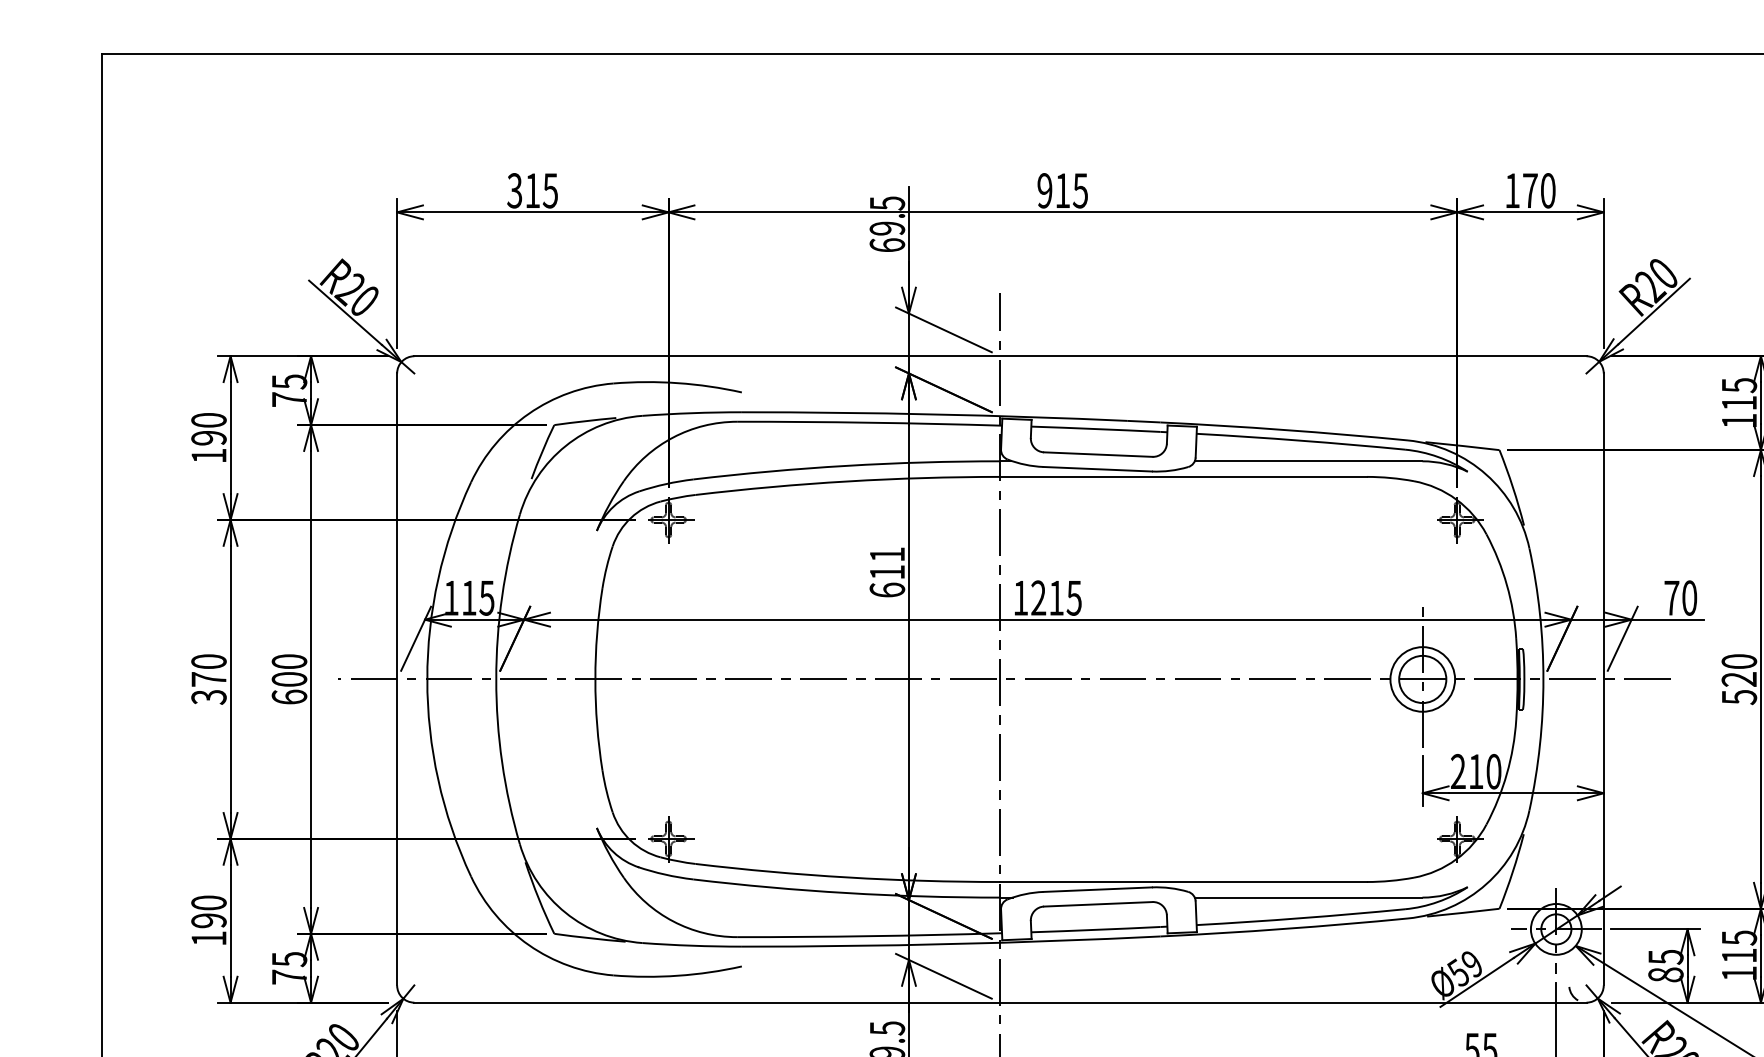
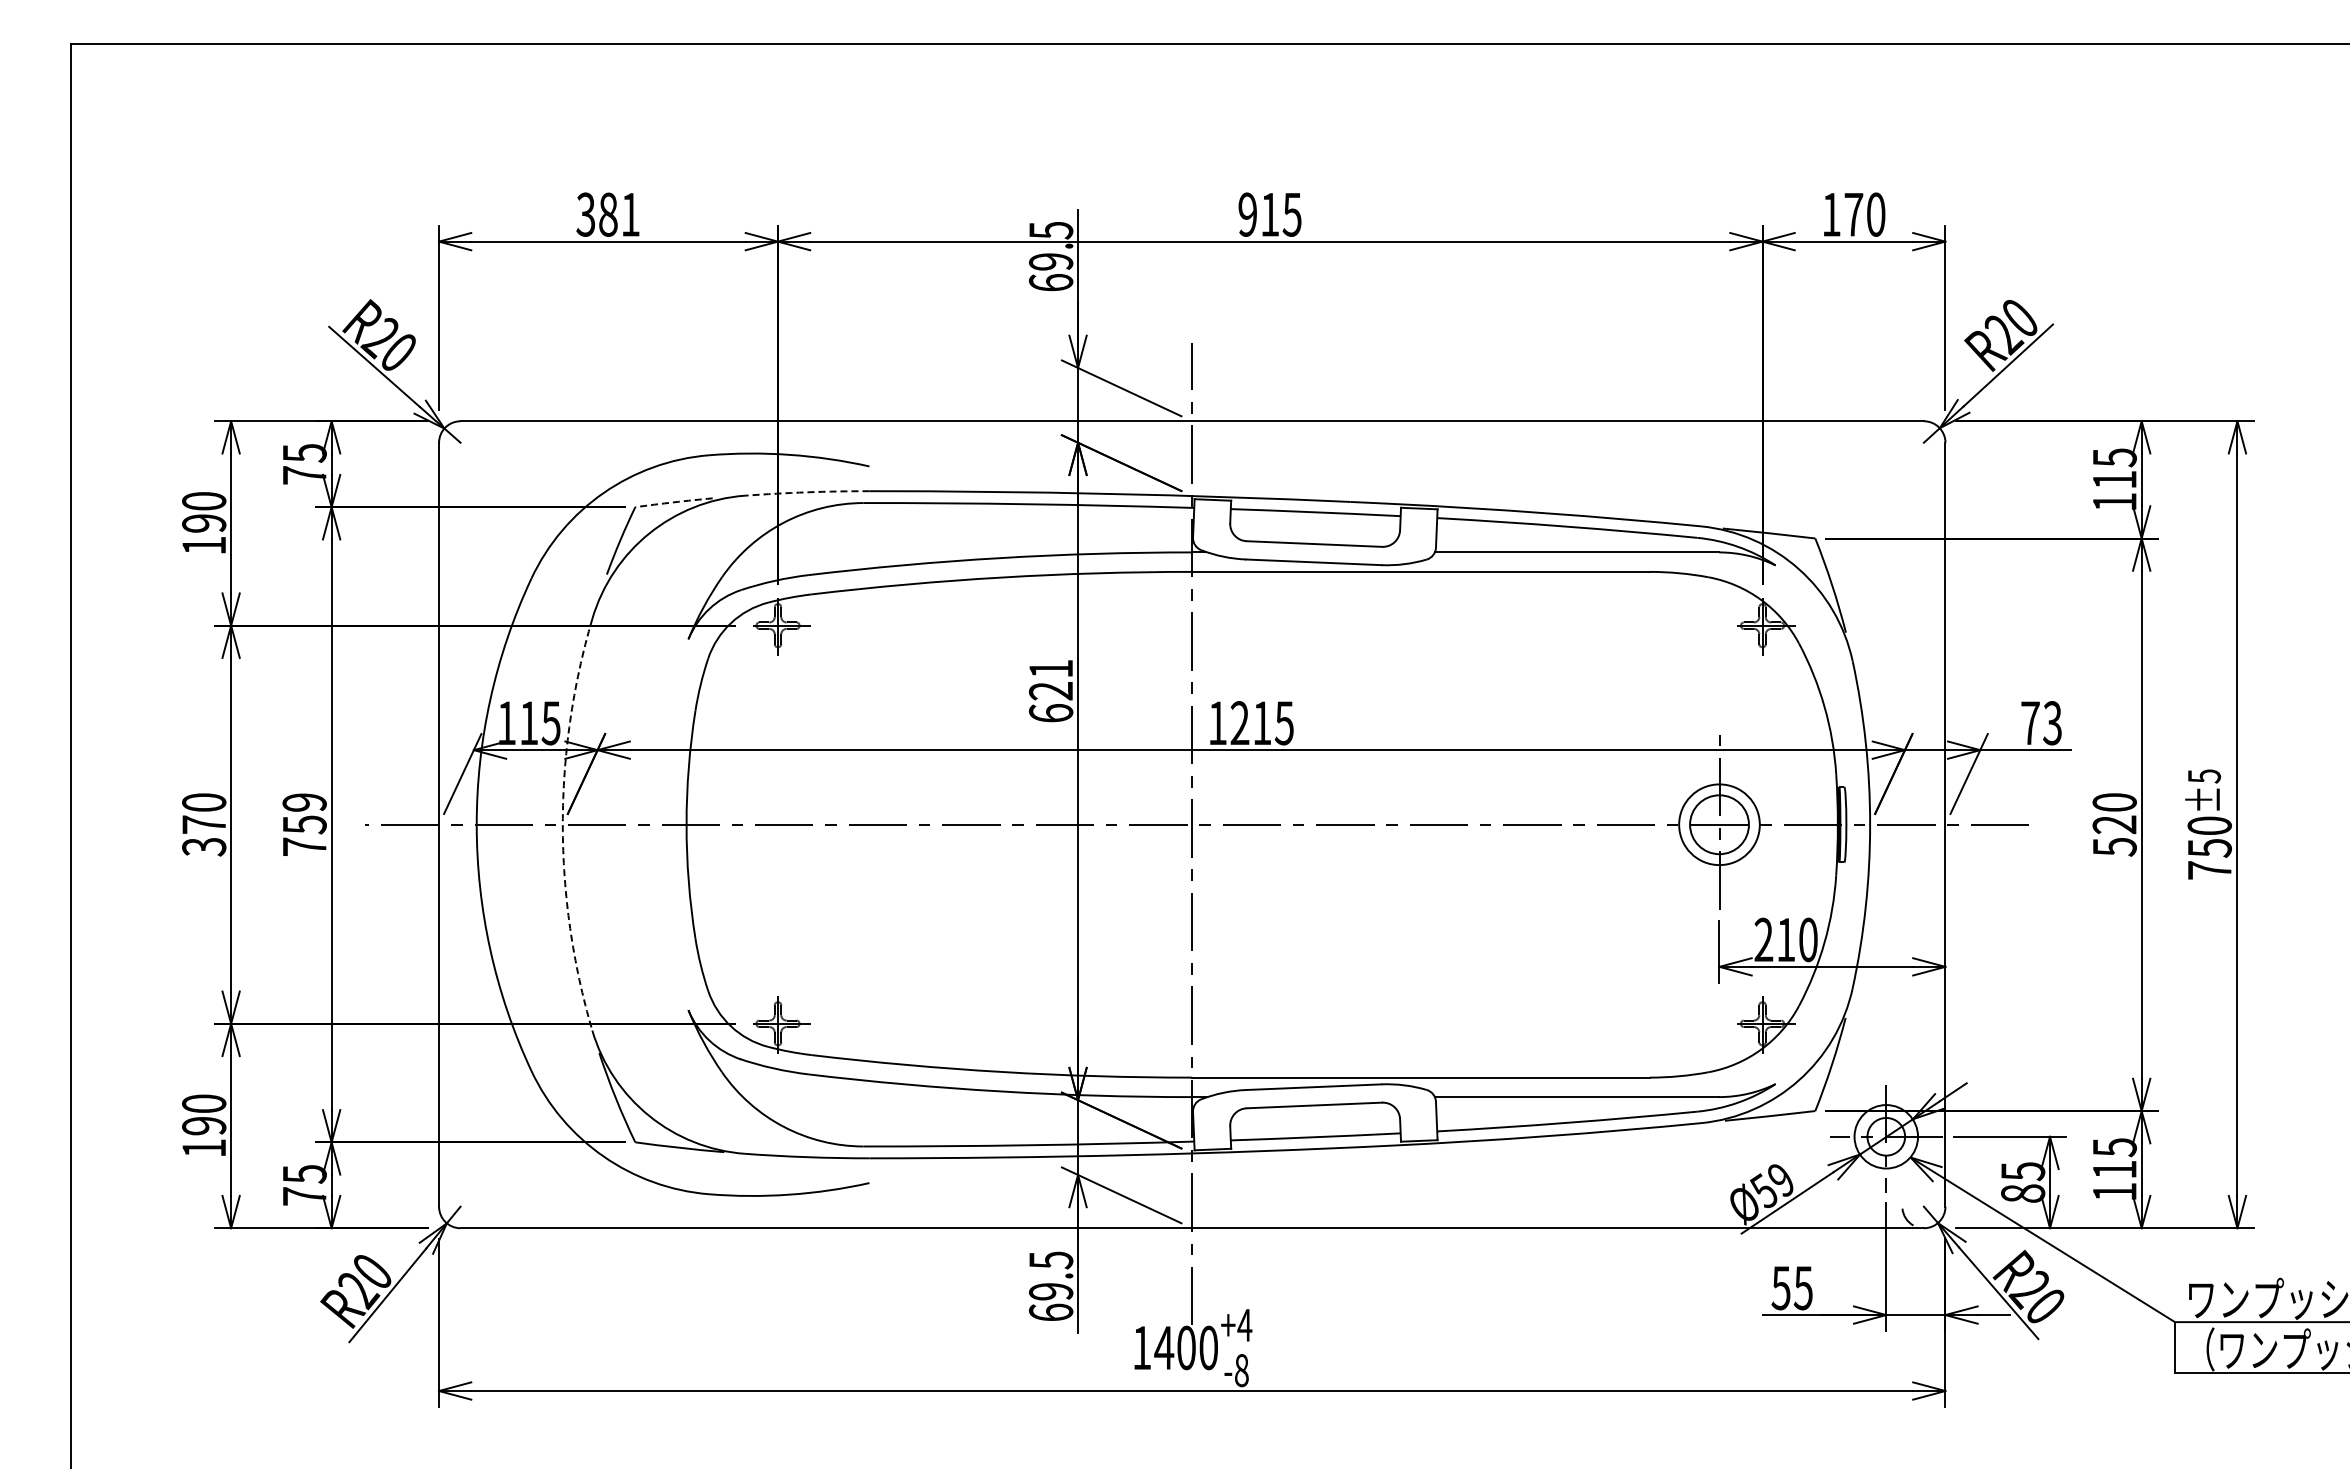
text: (541, 190) -> (619, 214), 315 -> 381
arc: (692, 413) -> (807, 492), solid -> dashed
arc: (584, 421) -> (673, 502), solid -> dashed
text: (886, 572) -> (1050, 691), 611 -> 621
text: (1689, 598) -> (2052, 723), 70 -> 73
text: (289, 679) -> (304, 824), 600 -> 759
arc: (496, 679) -> (562, 824), solid -> dashed

